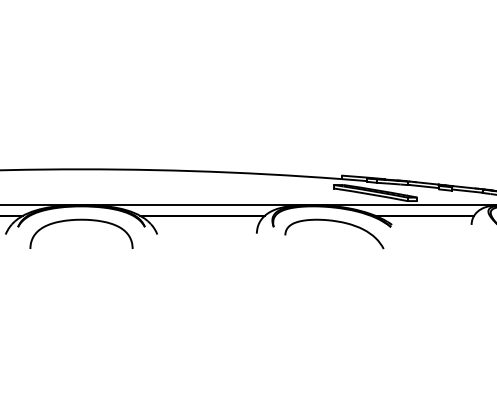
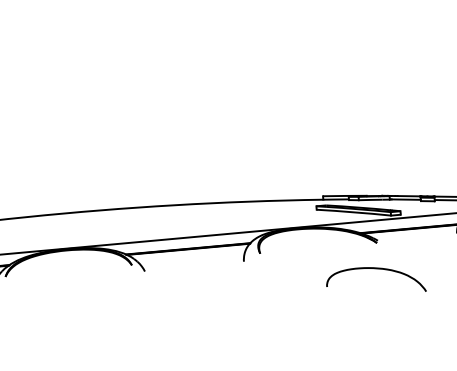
curve: (81, 220) -> (68, 264), removed
curve: (335, 222) -> (375, 269), moved

